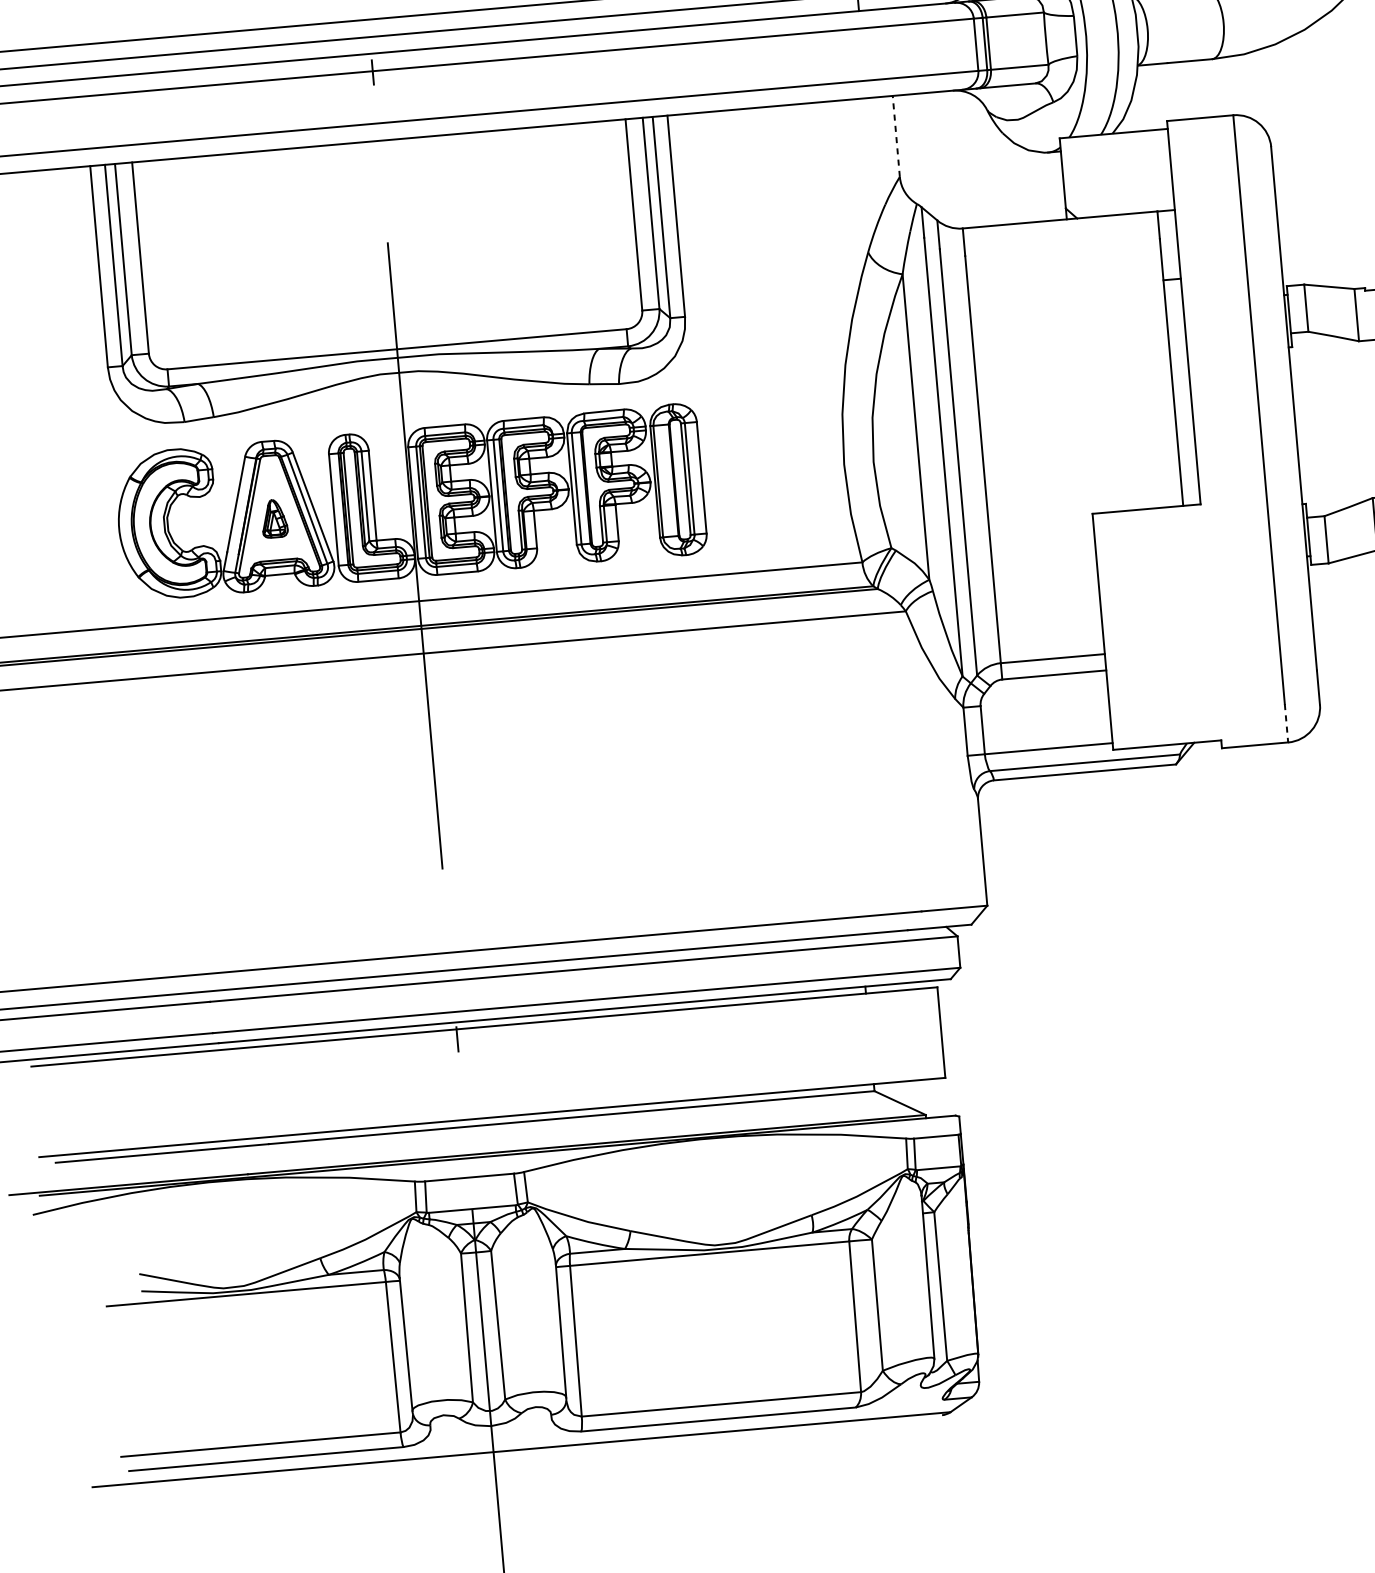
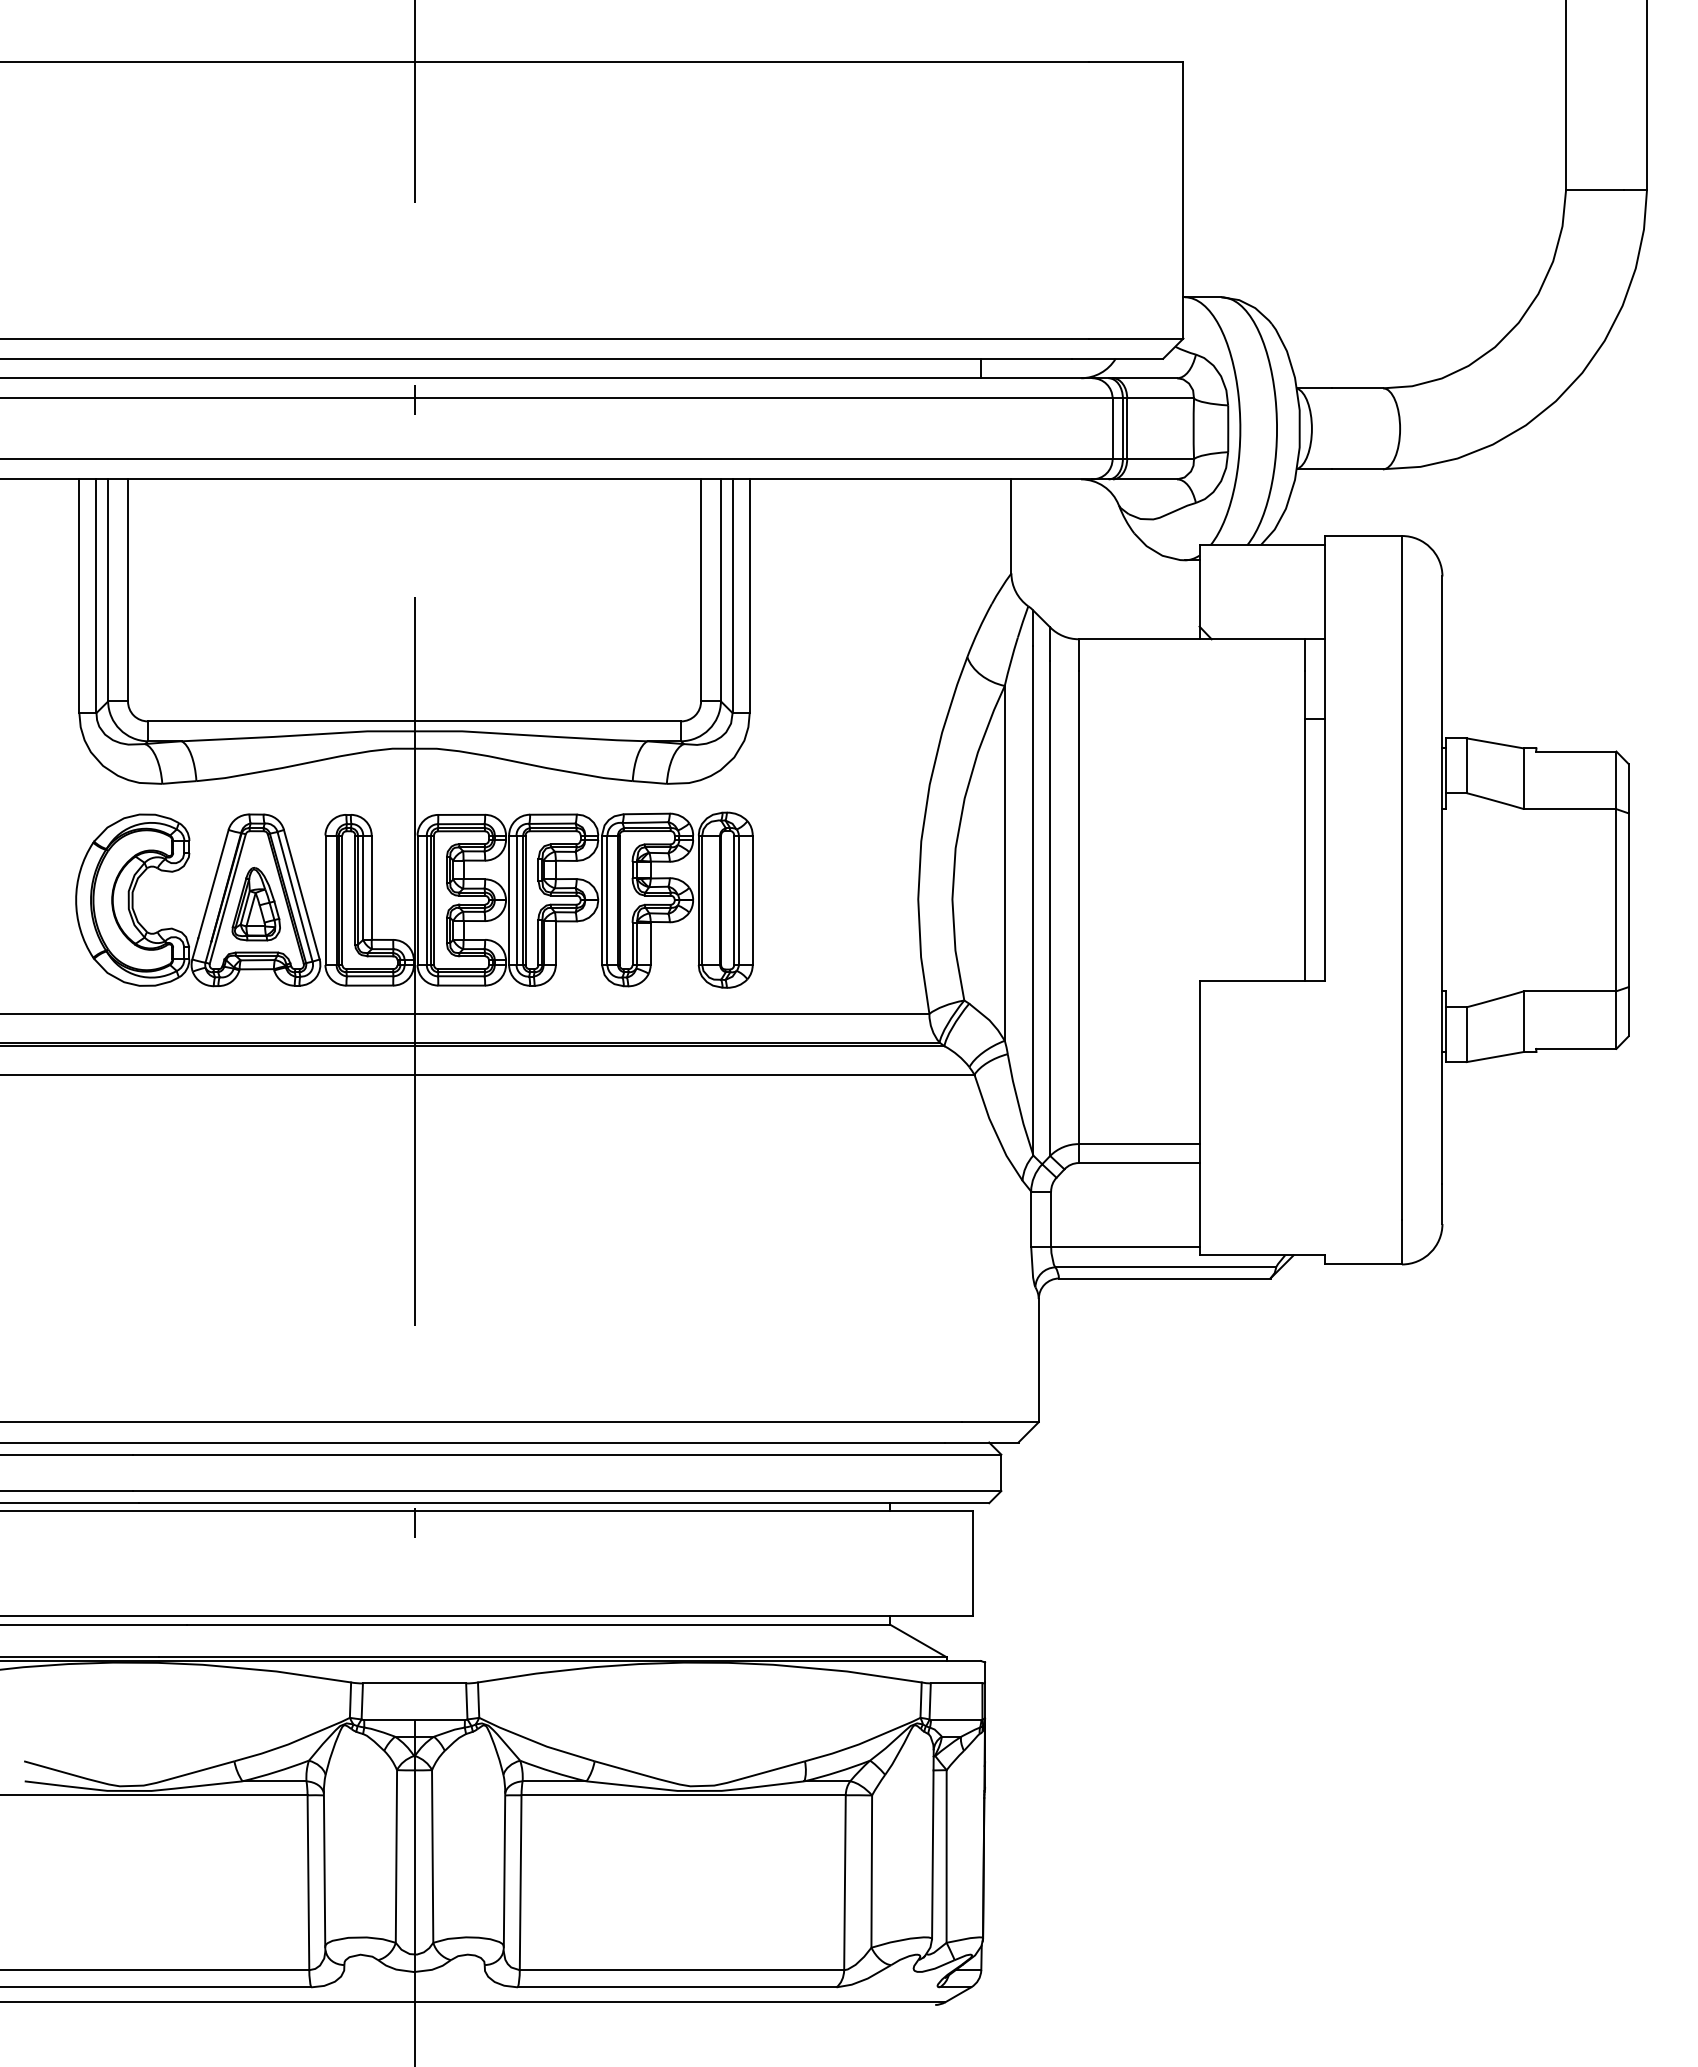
line: (896, 135) -> (1011, 525), dashed -> solid
part: (273, 518) -> (255, 904), size x1.67
line: (1286, 723) -> (1401, 1242), dashed -> solid

